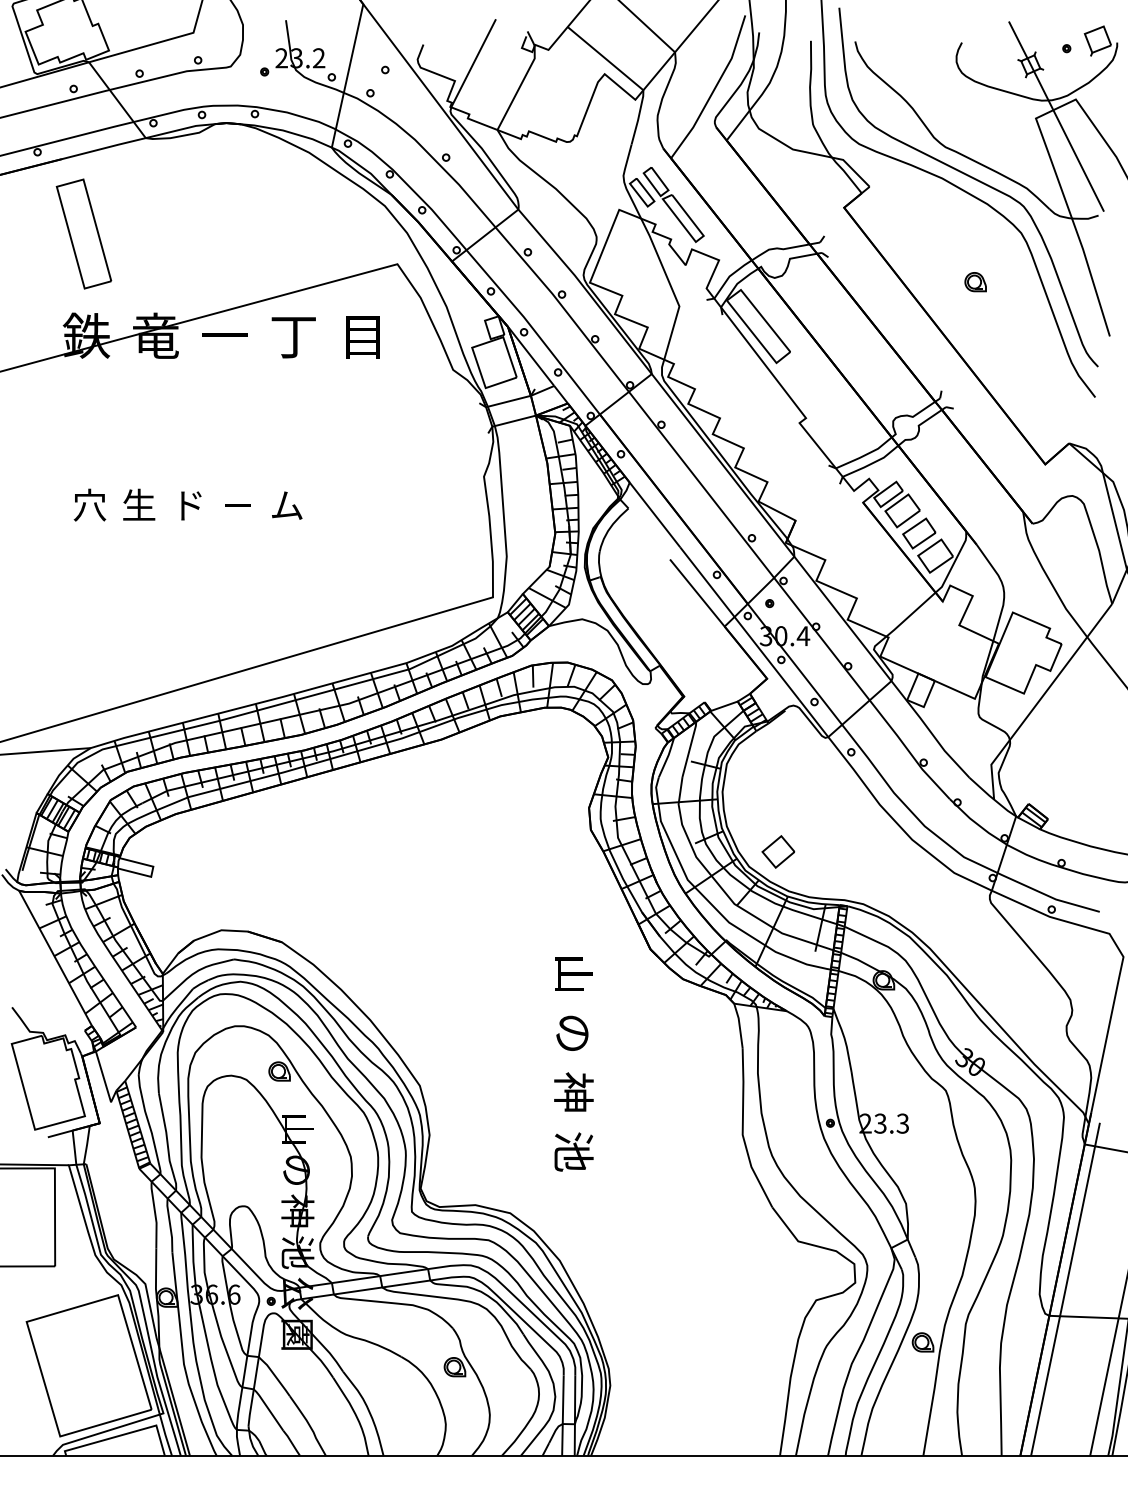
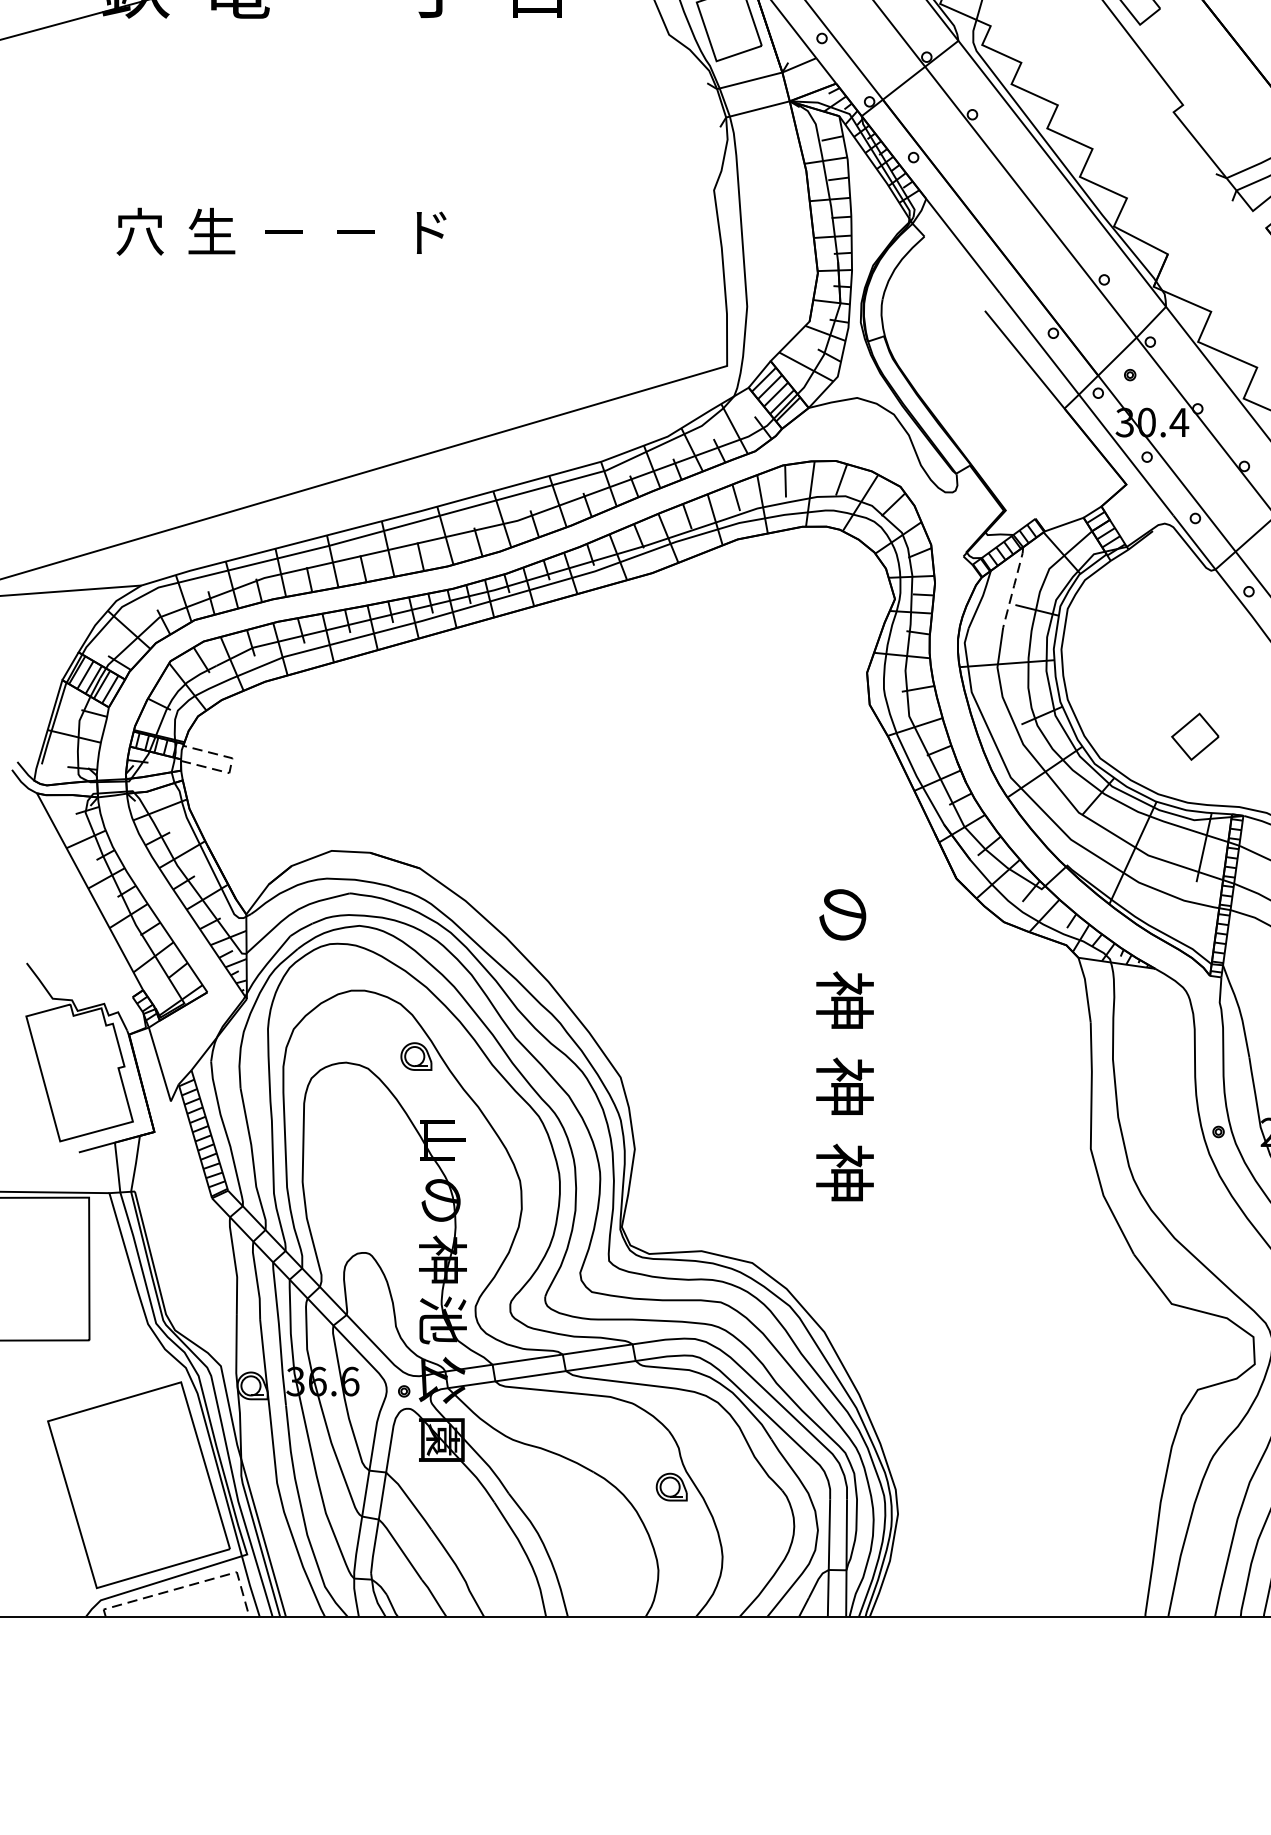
text: (188, 505) -> (283, 232), ド -> －
text: (287, 505) -> (427, 232), ム -> ド
line: (689, 748) -> (1013, 586), solid -> dashed
part: (778, 851) -> (1195, 736), moved
line: (152, 871) -> (231, 765), solid -> dashed
text: (573, 973) -> (844, 913), 山 -> の
text: (573, 1032) -> (844, 999), の -> 神
text: (573, 1151) -> (844, 1173), 池 -> 神
line: (123, 1434) -> (189, 1585), solid -> dashed

